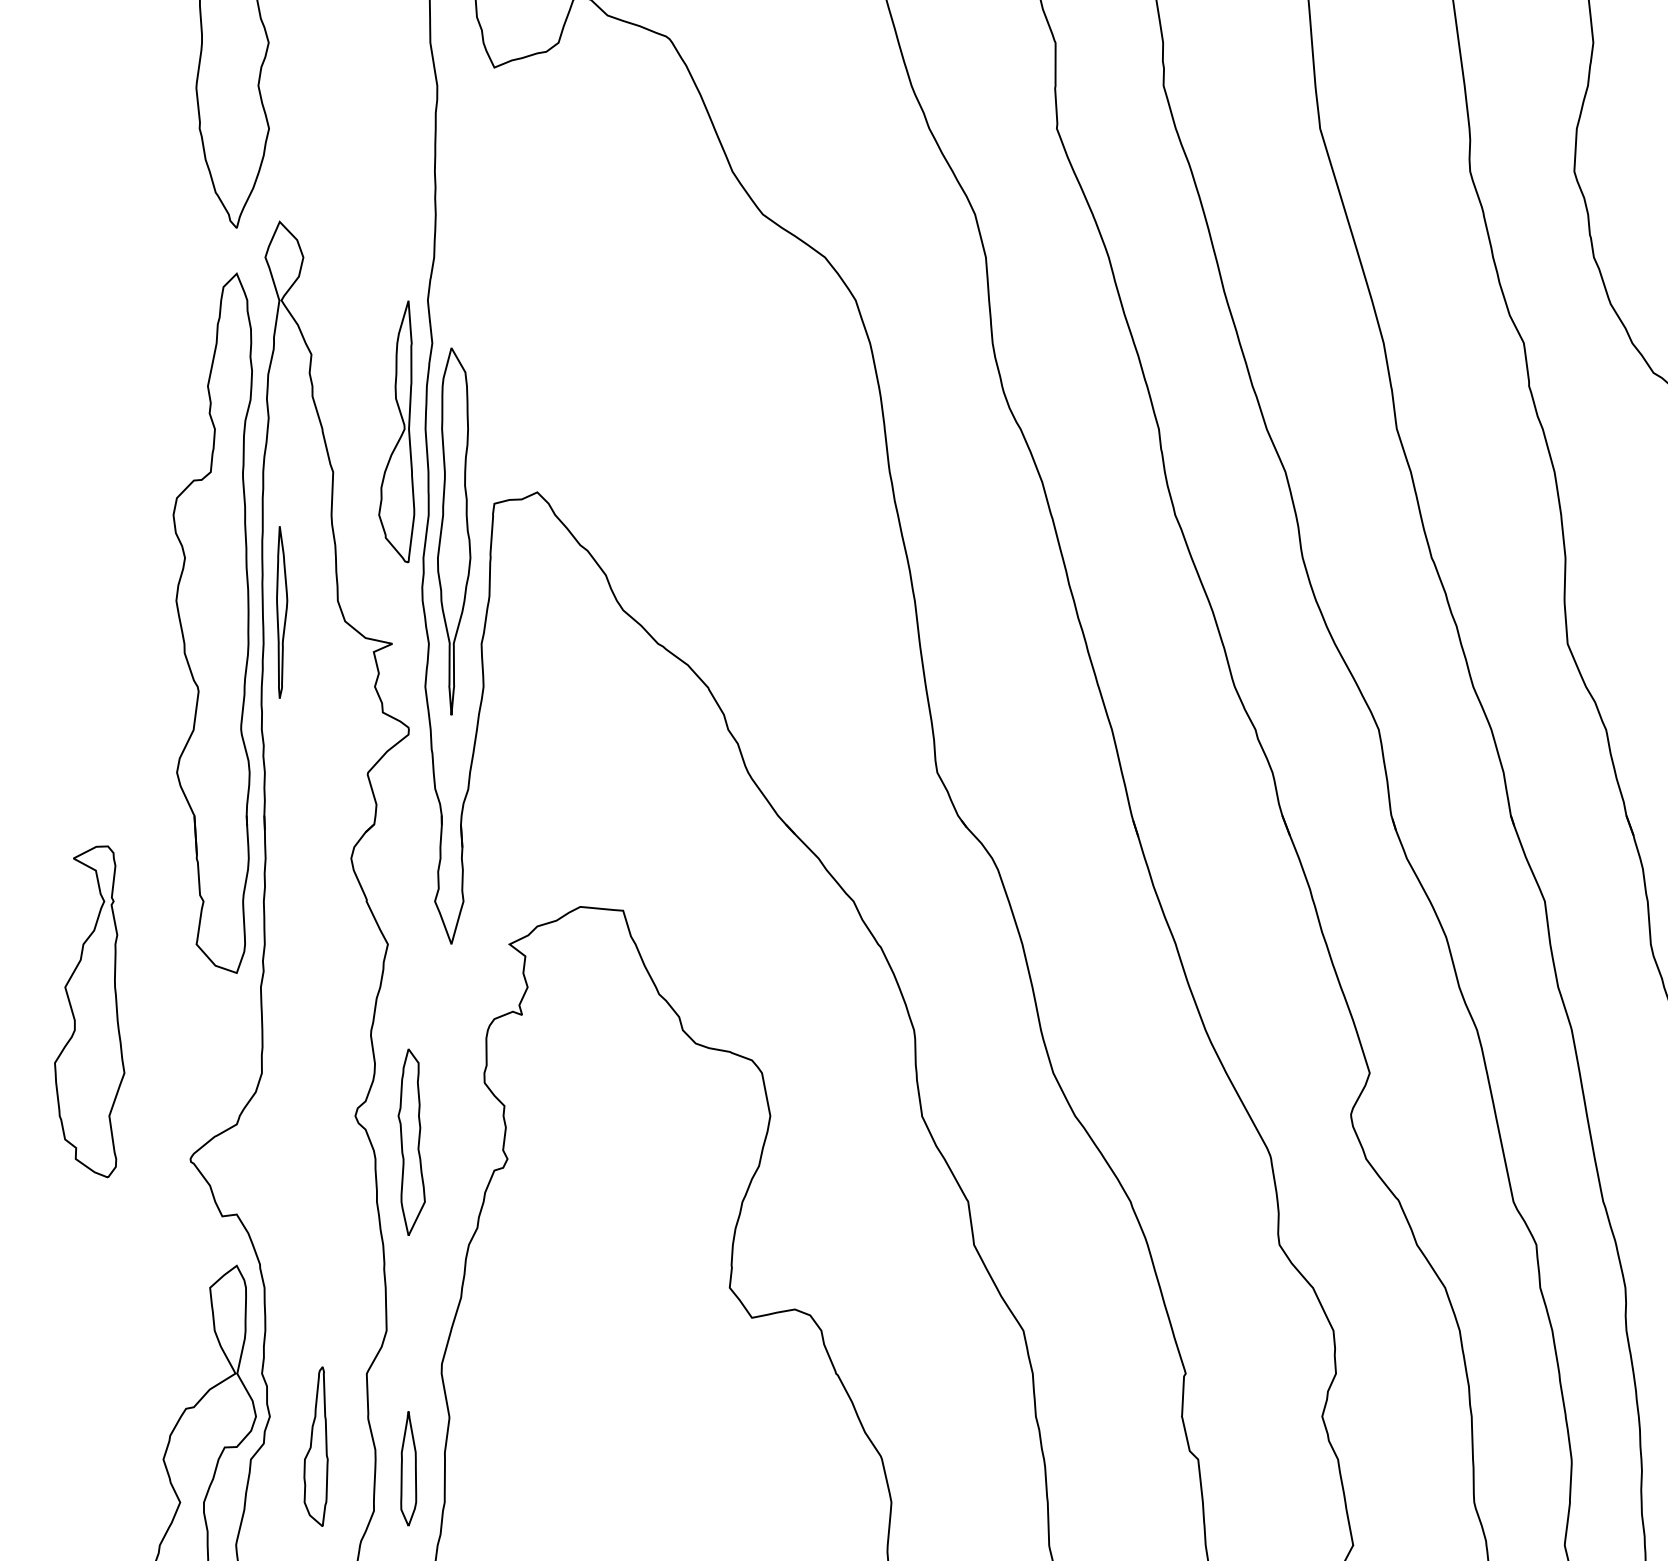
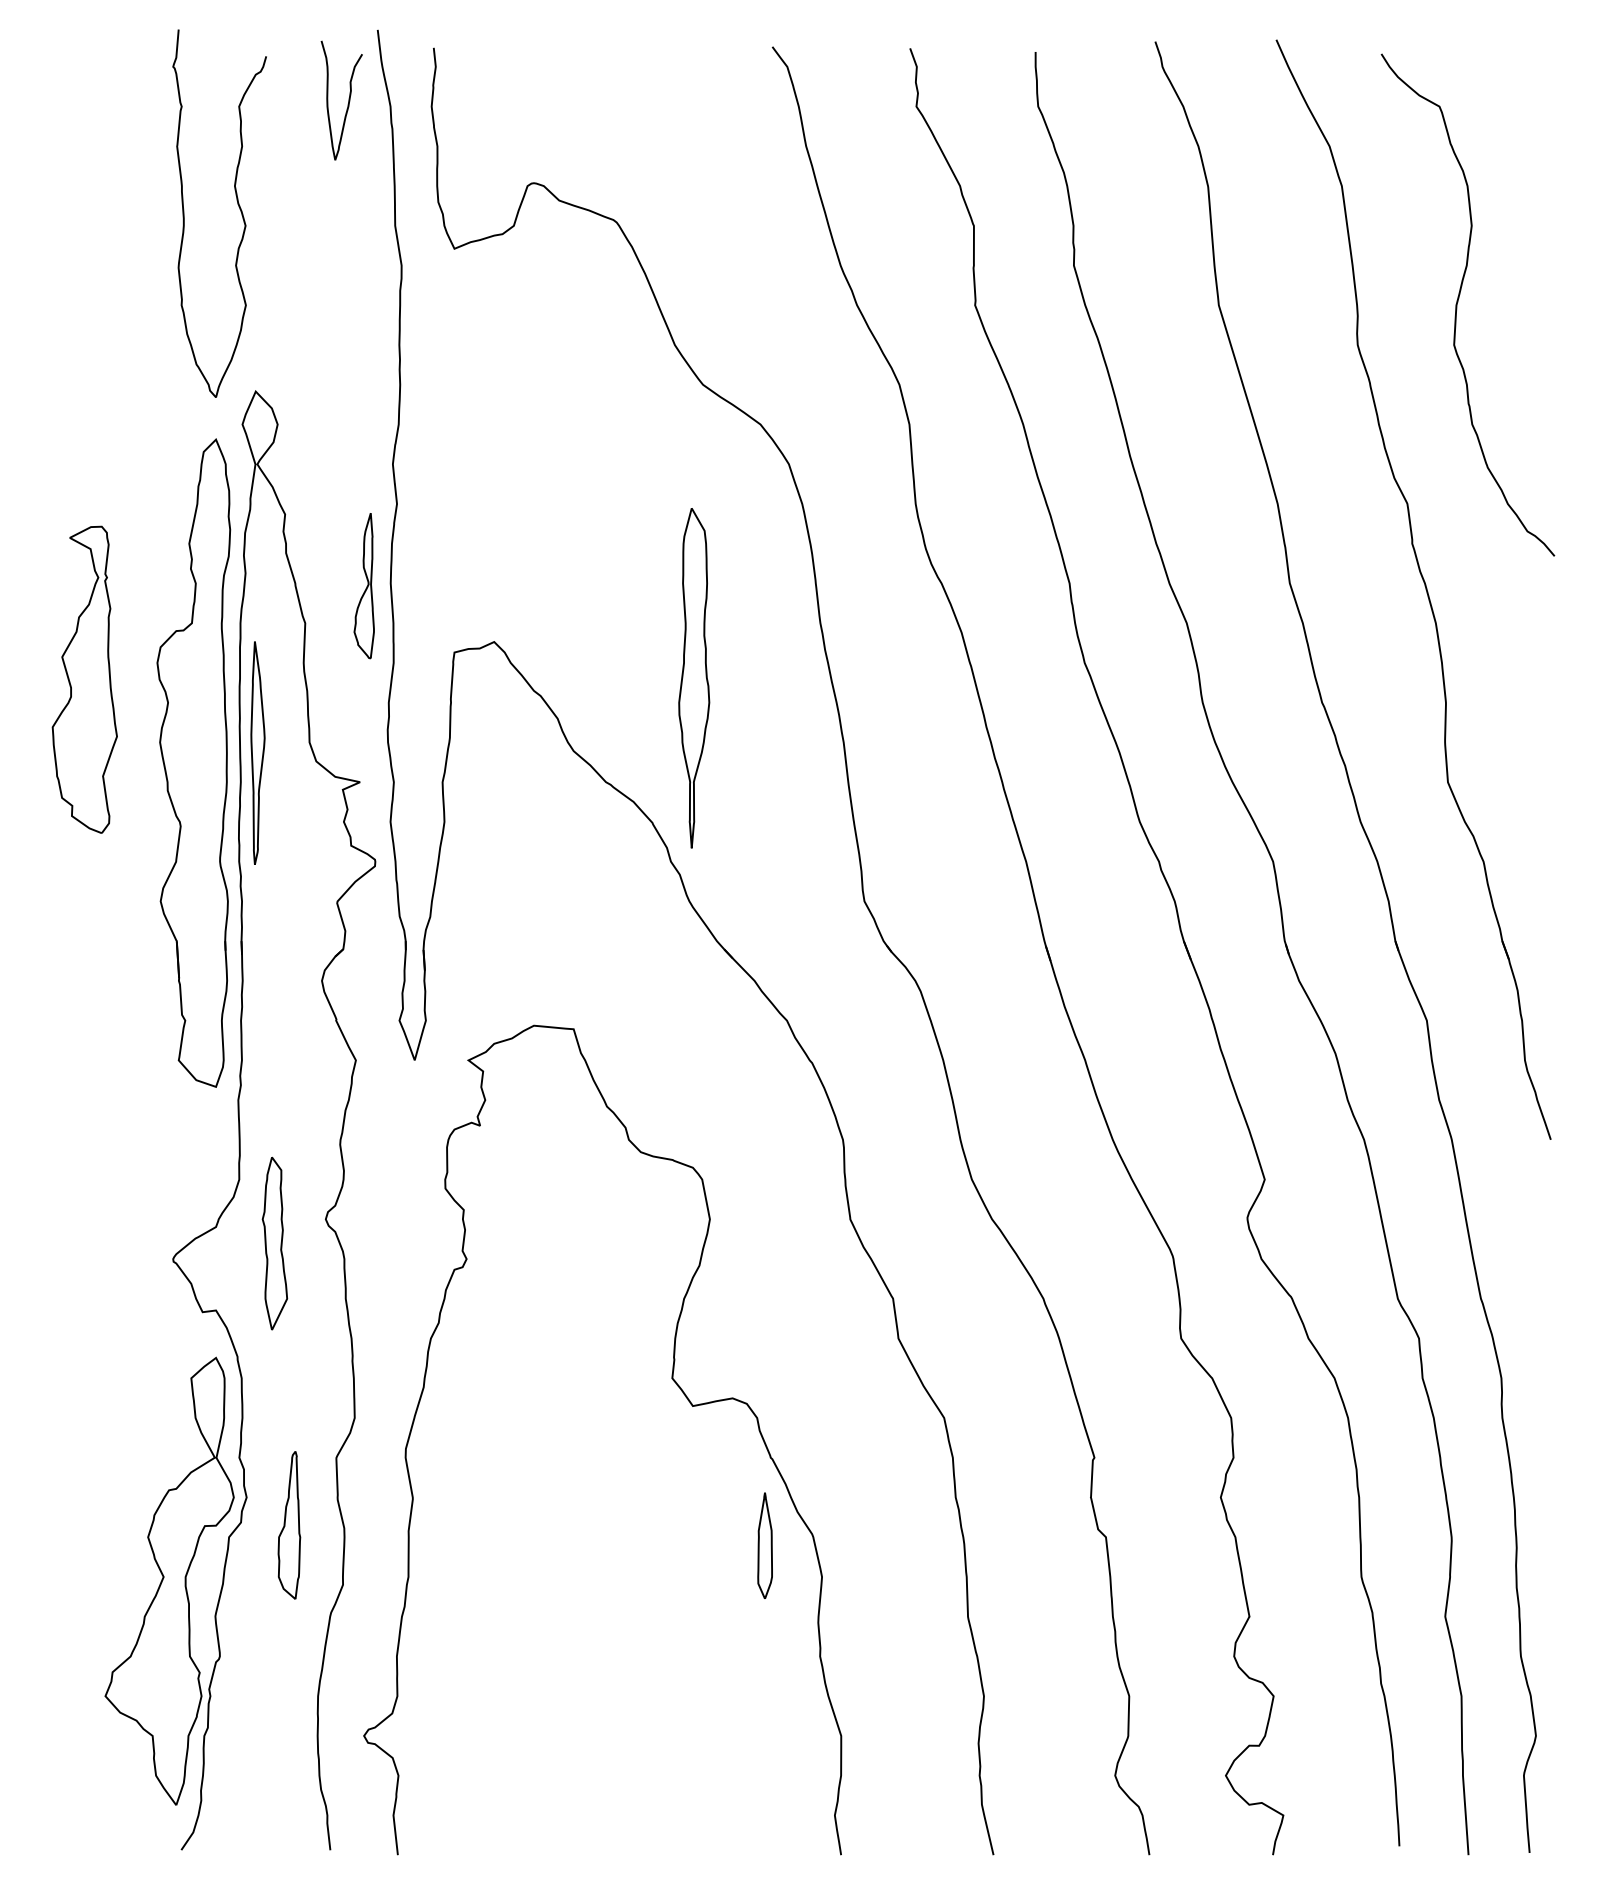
part: (397, 431) -> (364, 585), size x0.6
part: (454, 531) -> (694, 678), moved
part: (281, 611) -> (257, 752), size x1.4
part: (89, 1011) -> (84, 679), moved
part: (411, 1142) -> (274, 1243), moved
part: (408, 1468) -> (764, 1545), moved

